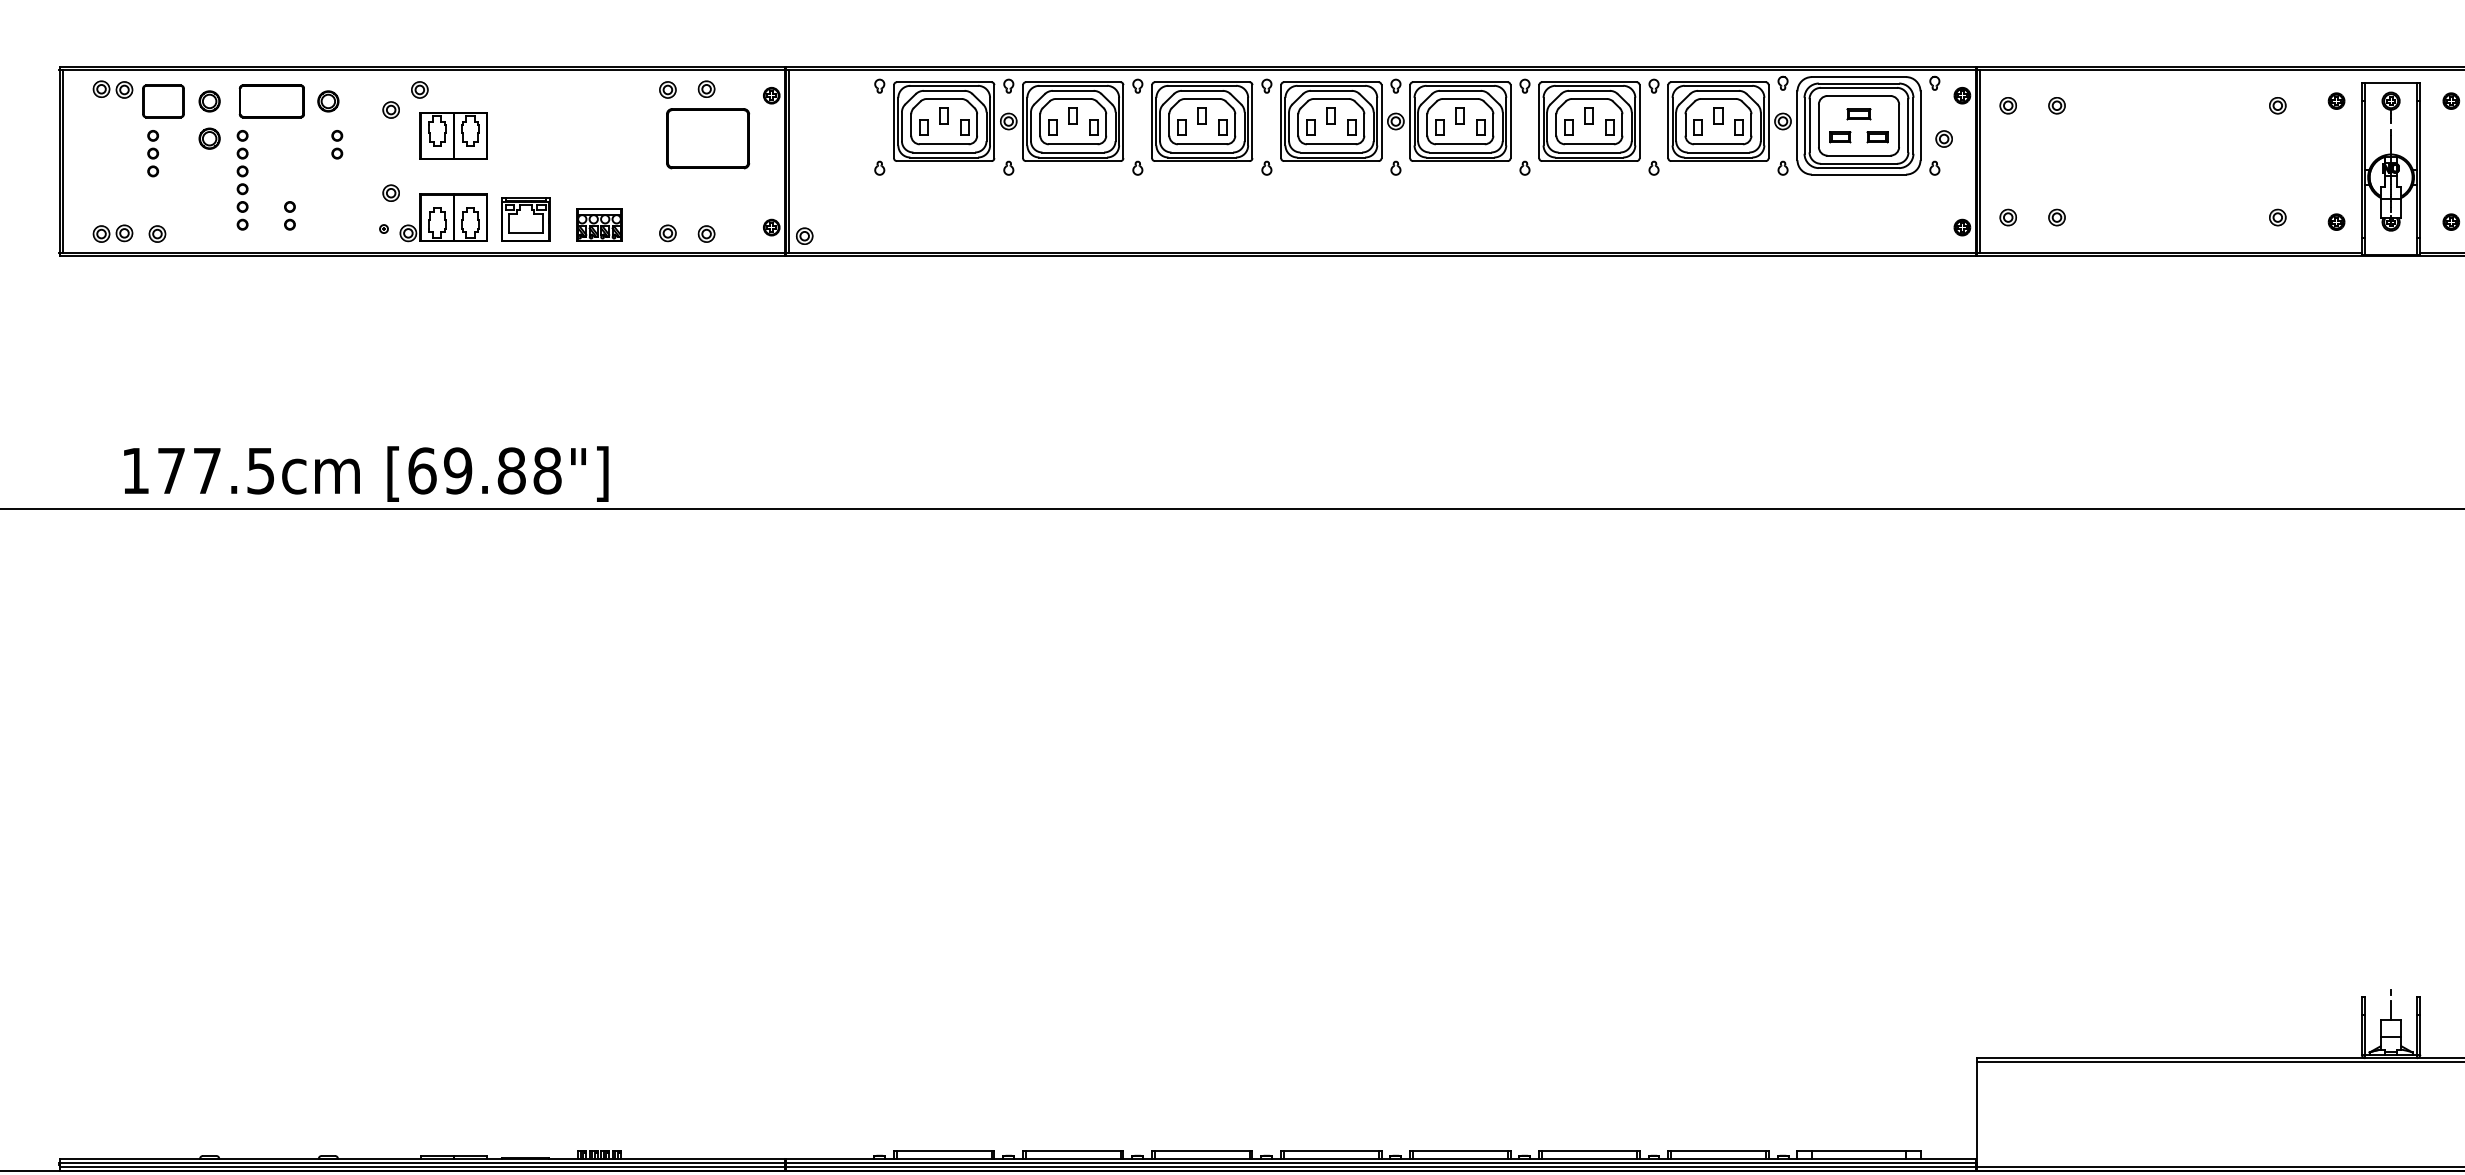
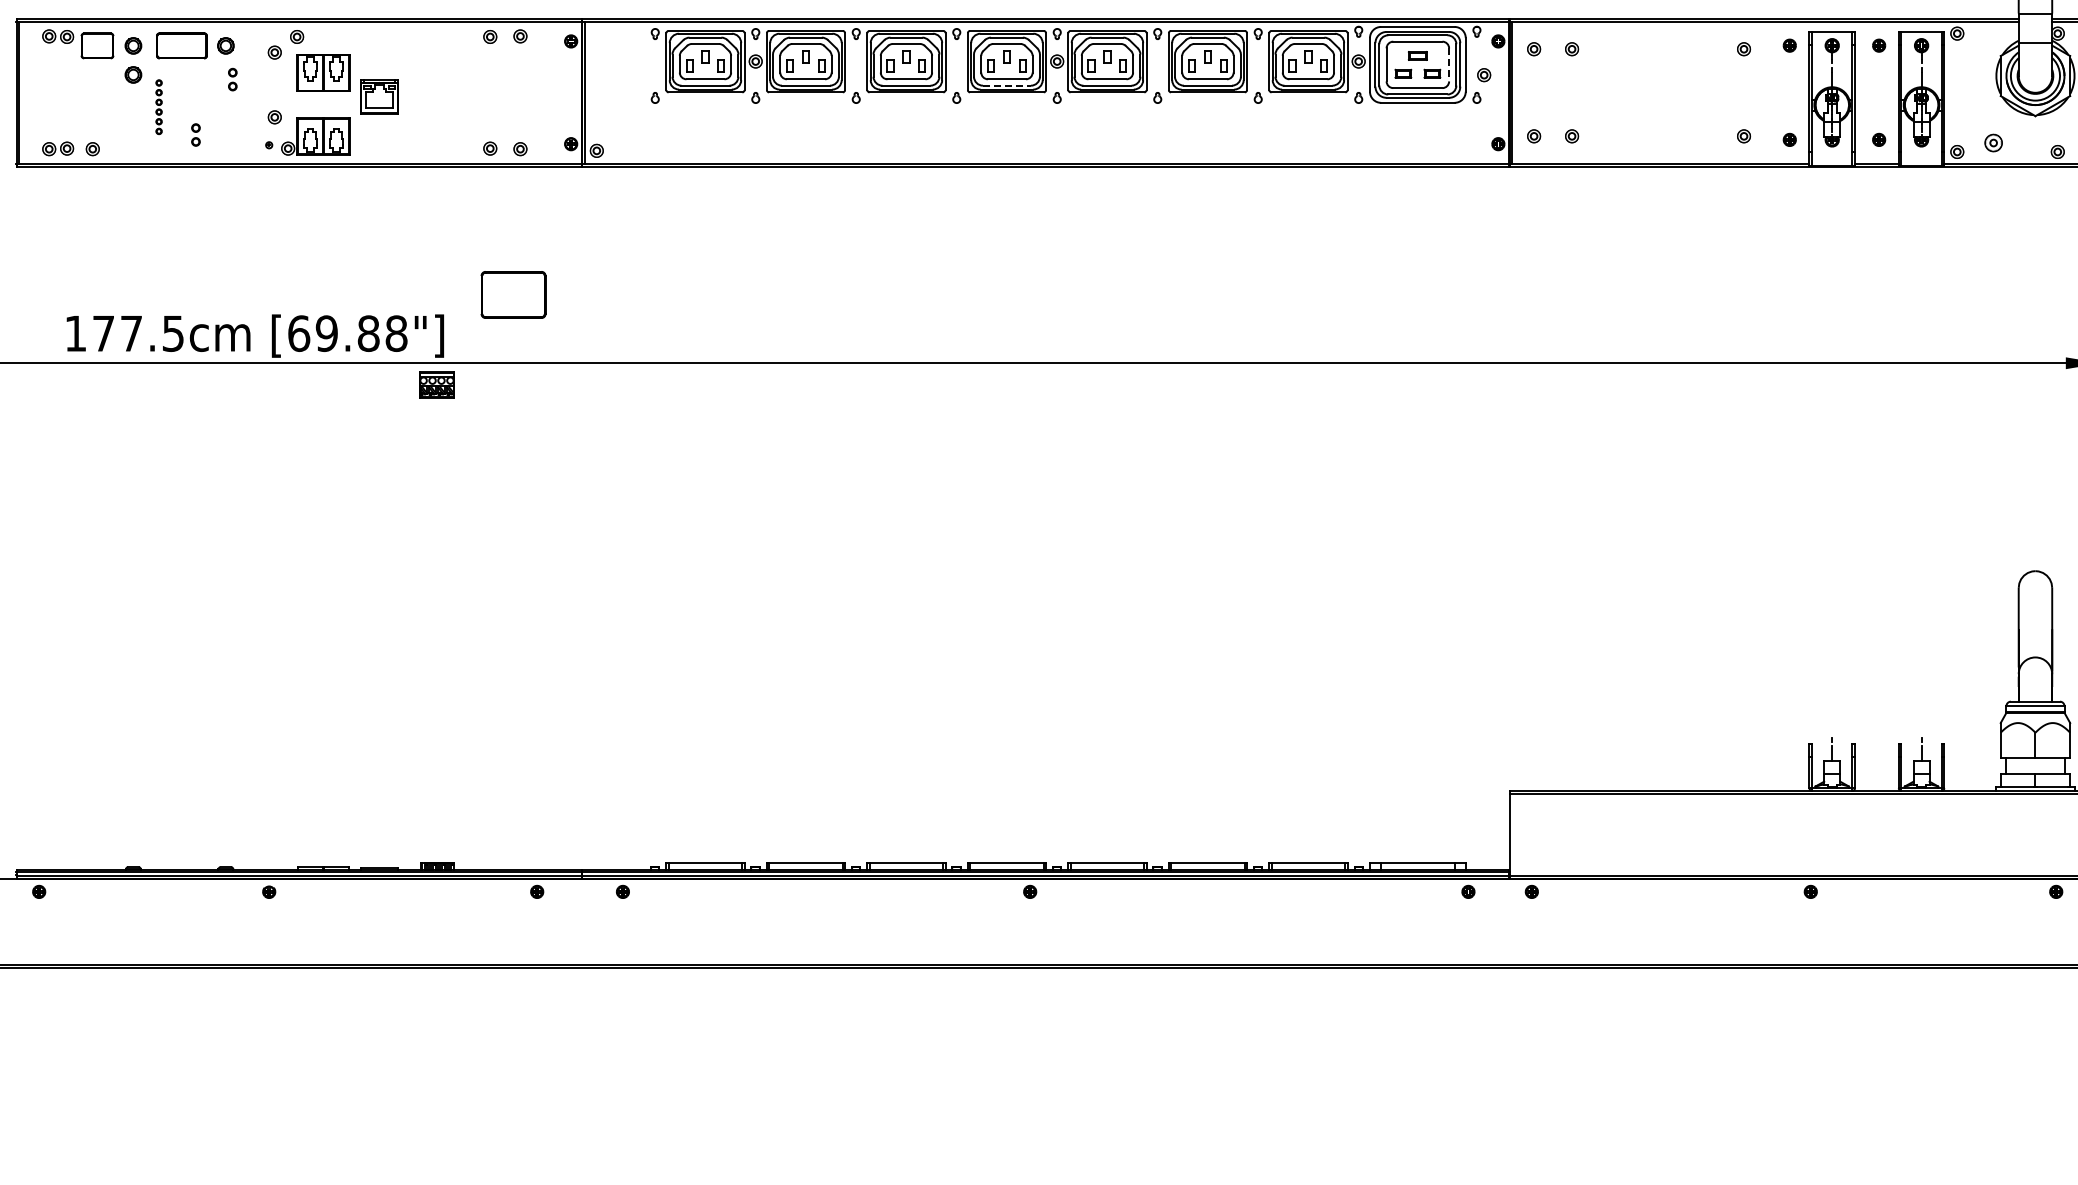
line: (1899, 125) -> (1449, 64), solid -> dashed
part: (707, 138) -> (513, 294), moved
line: (1332, 152) -> (1007, 85), solid -> dashed
part: (153, 153) -> (89, 86), removed
part: (241, 179) -> (158, 106), size x0.7
part: (525, 219) -> (379, 96), moved
part: (598, 224) -> (436, 384), moved

